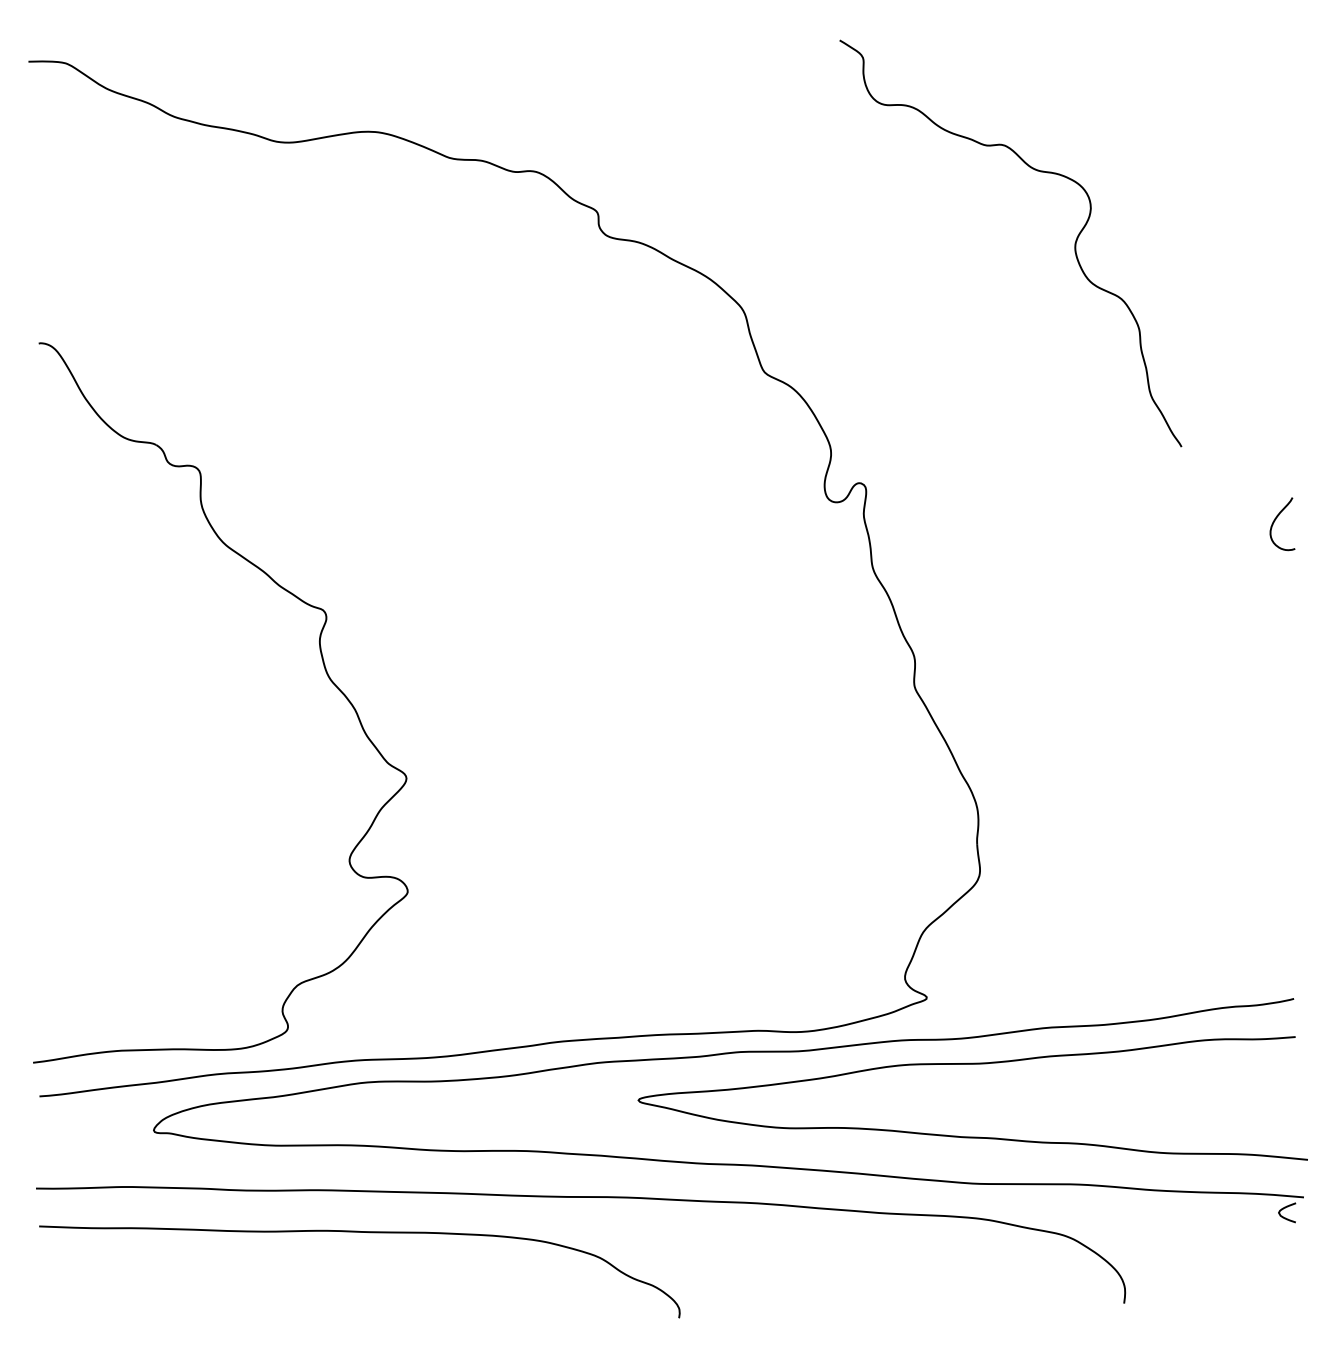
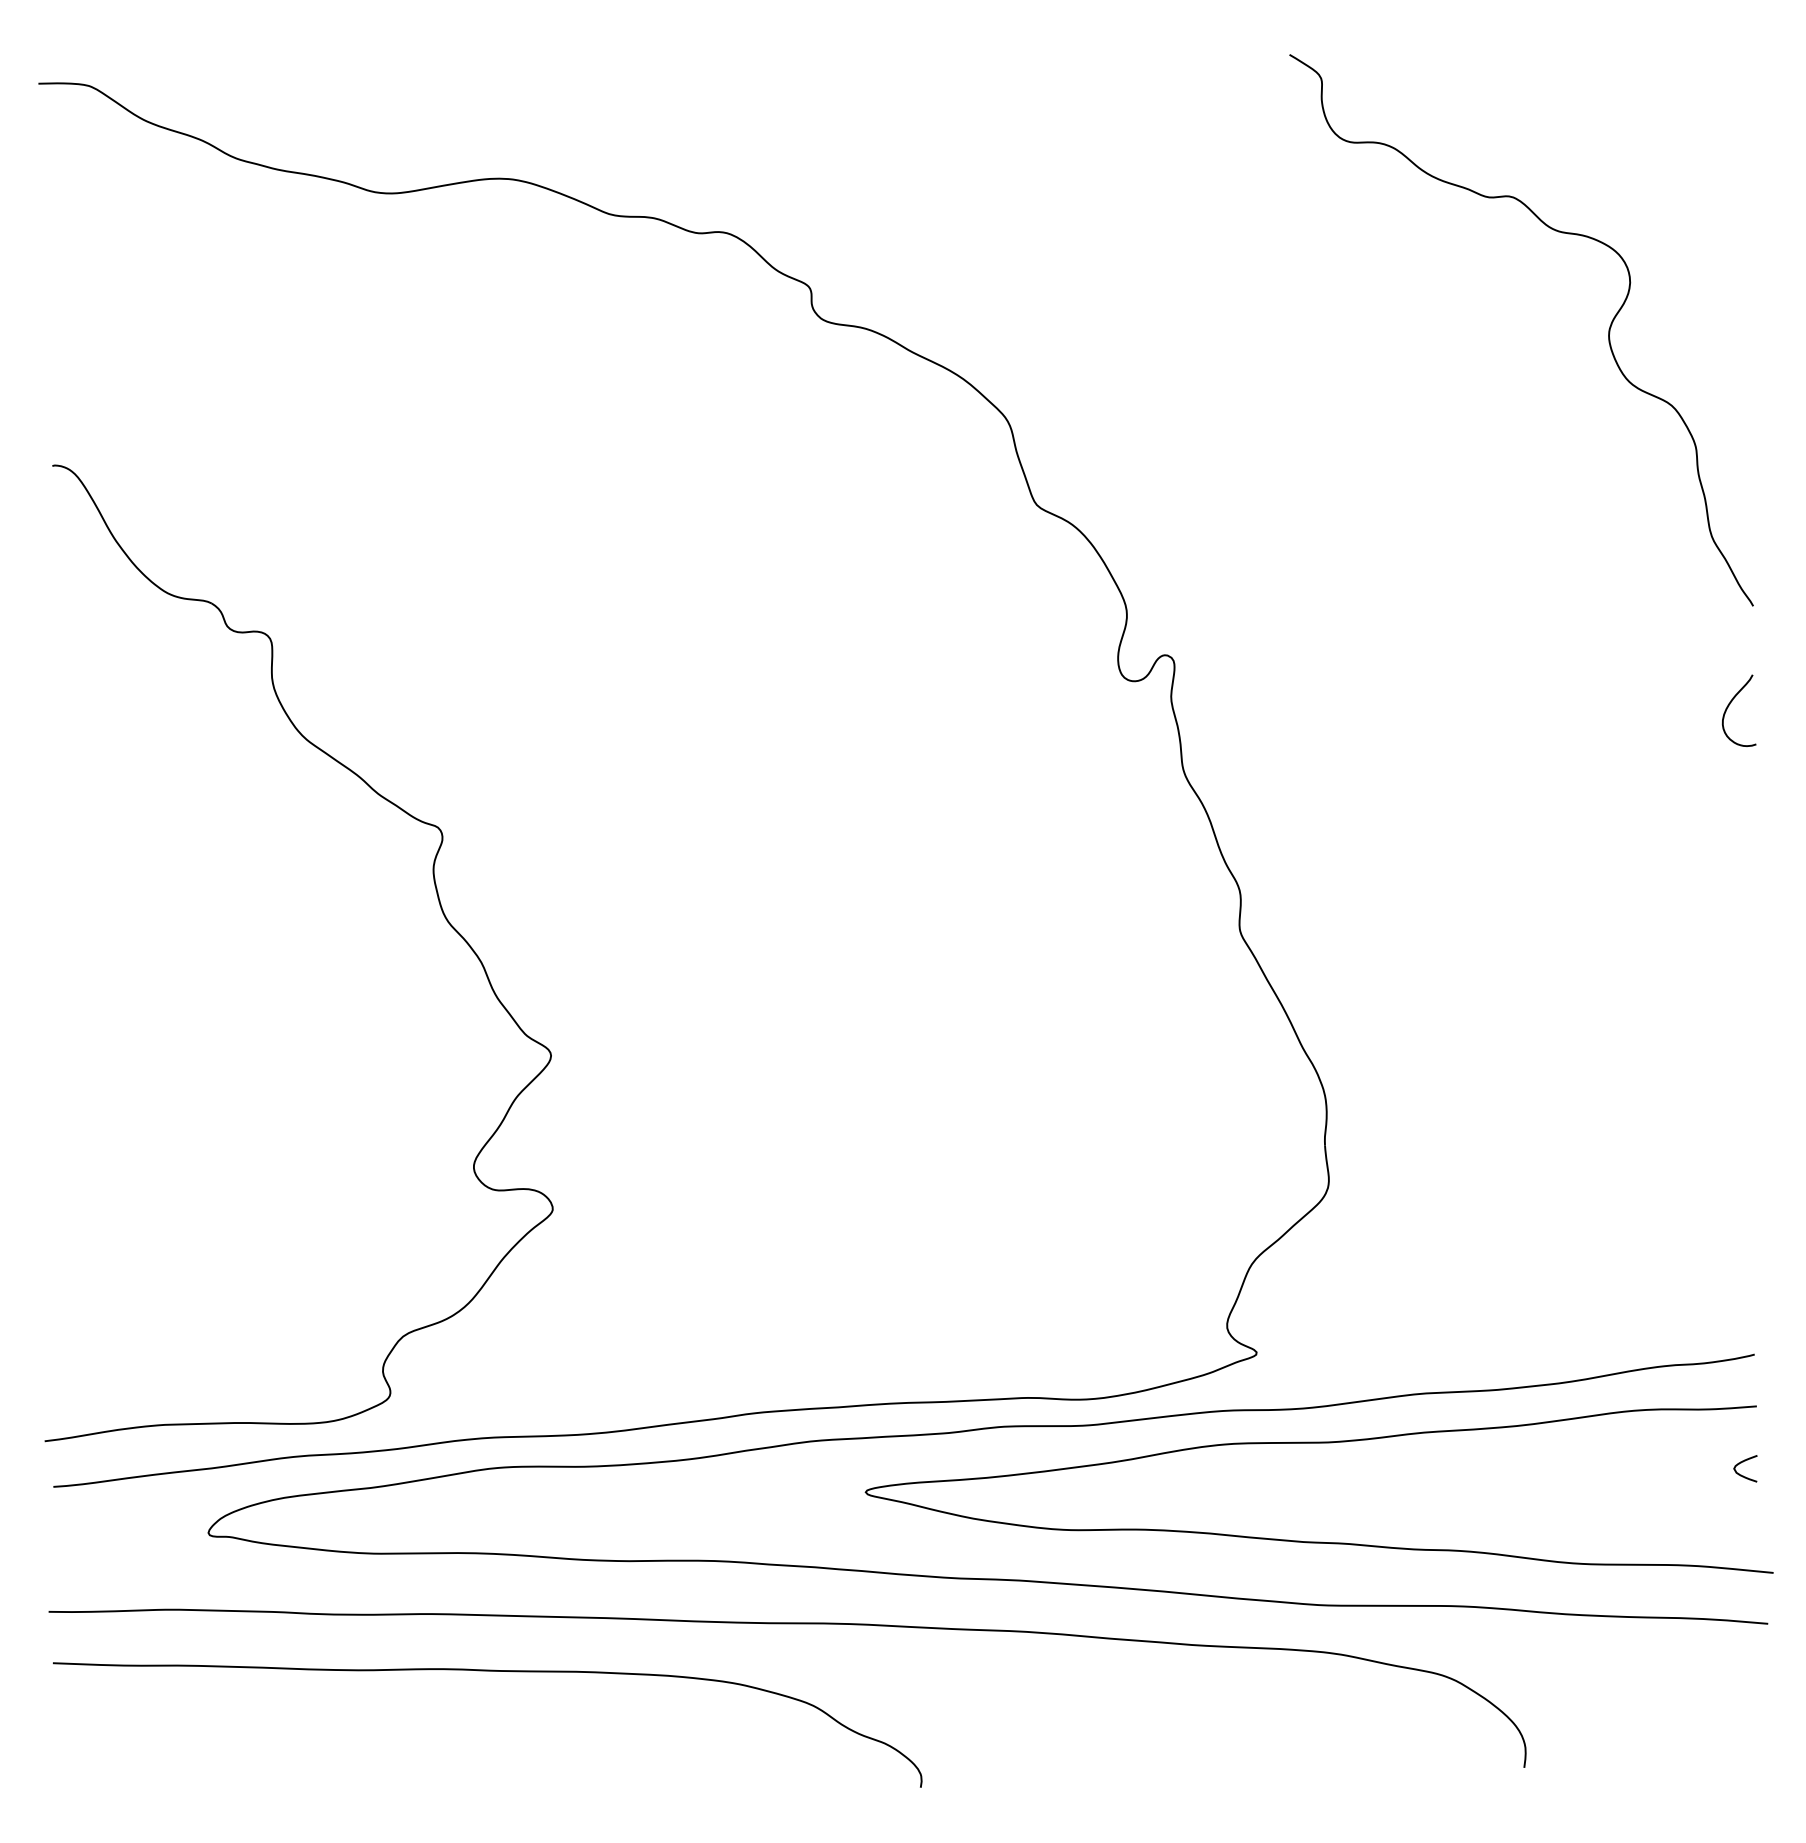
curve: (1074, 243) -> (1608, 330), moved
curve: (1285, 1208) -> (1743, 1462), moved

